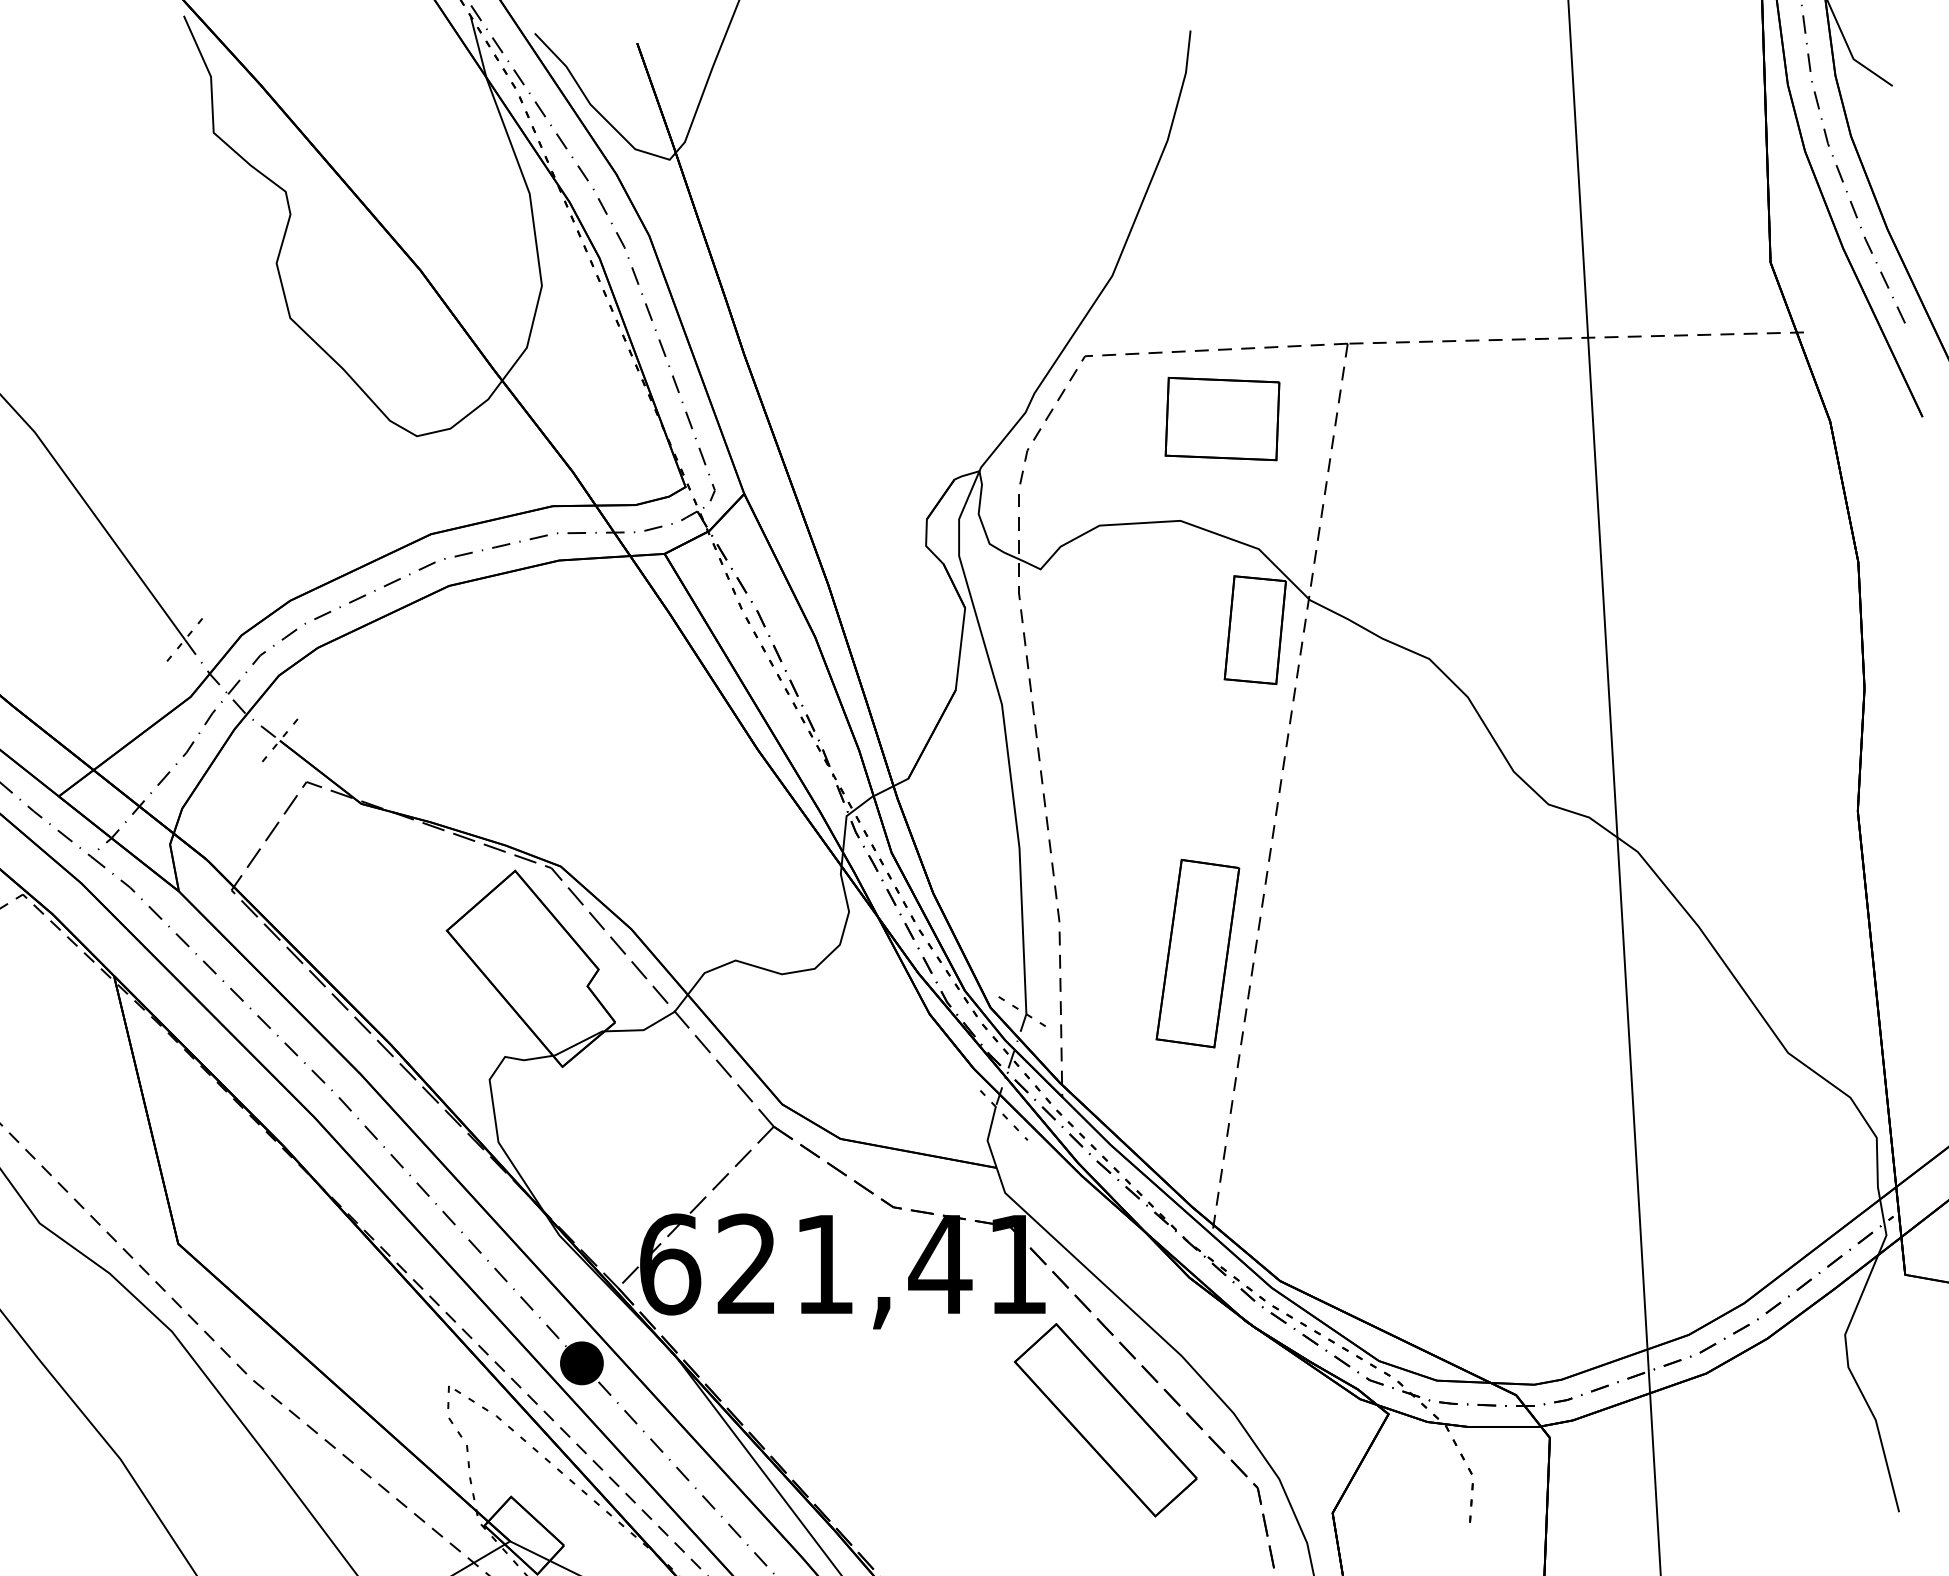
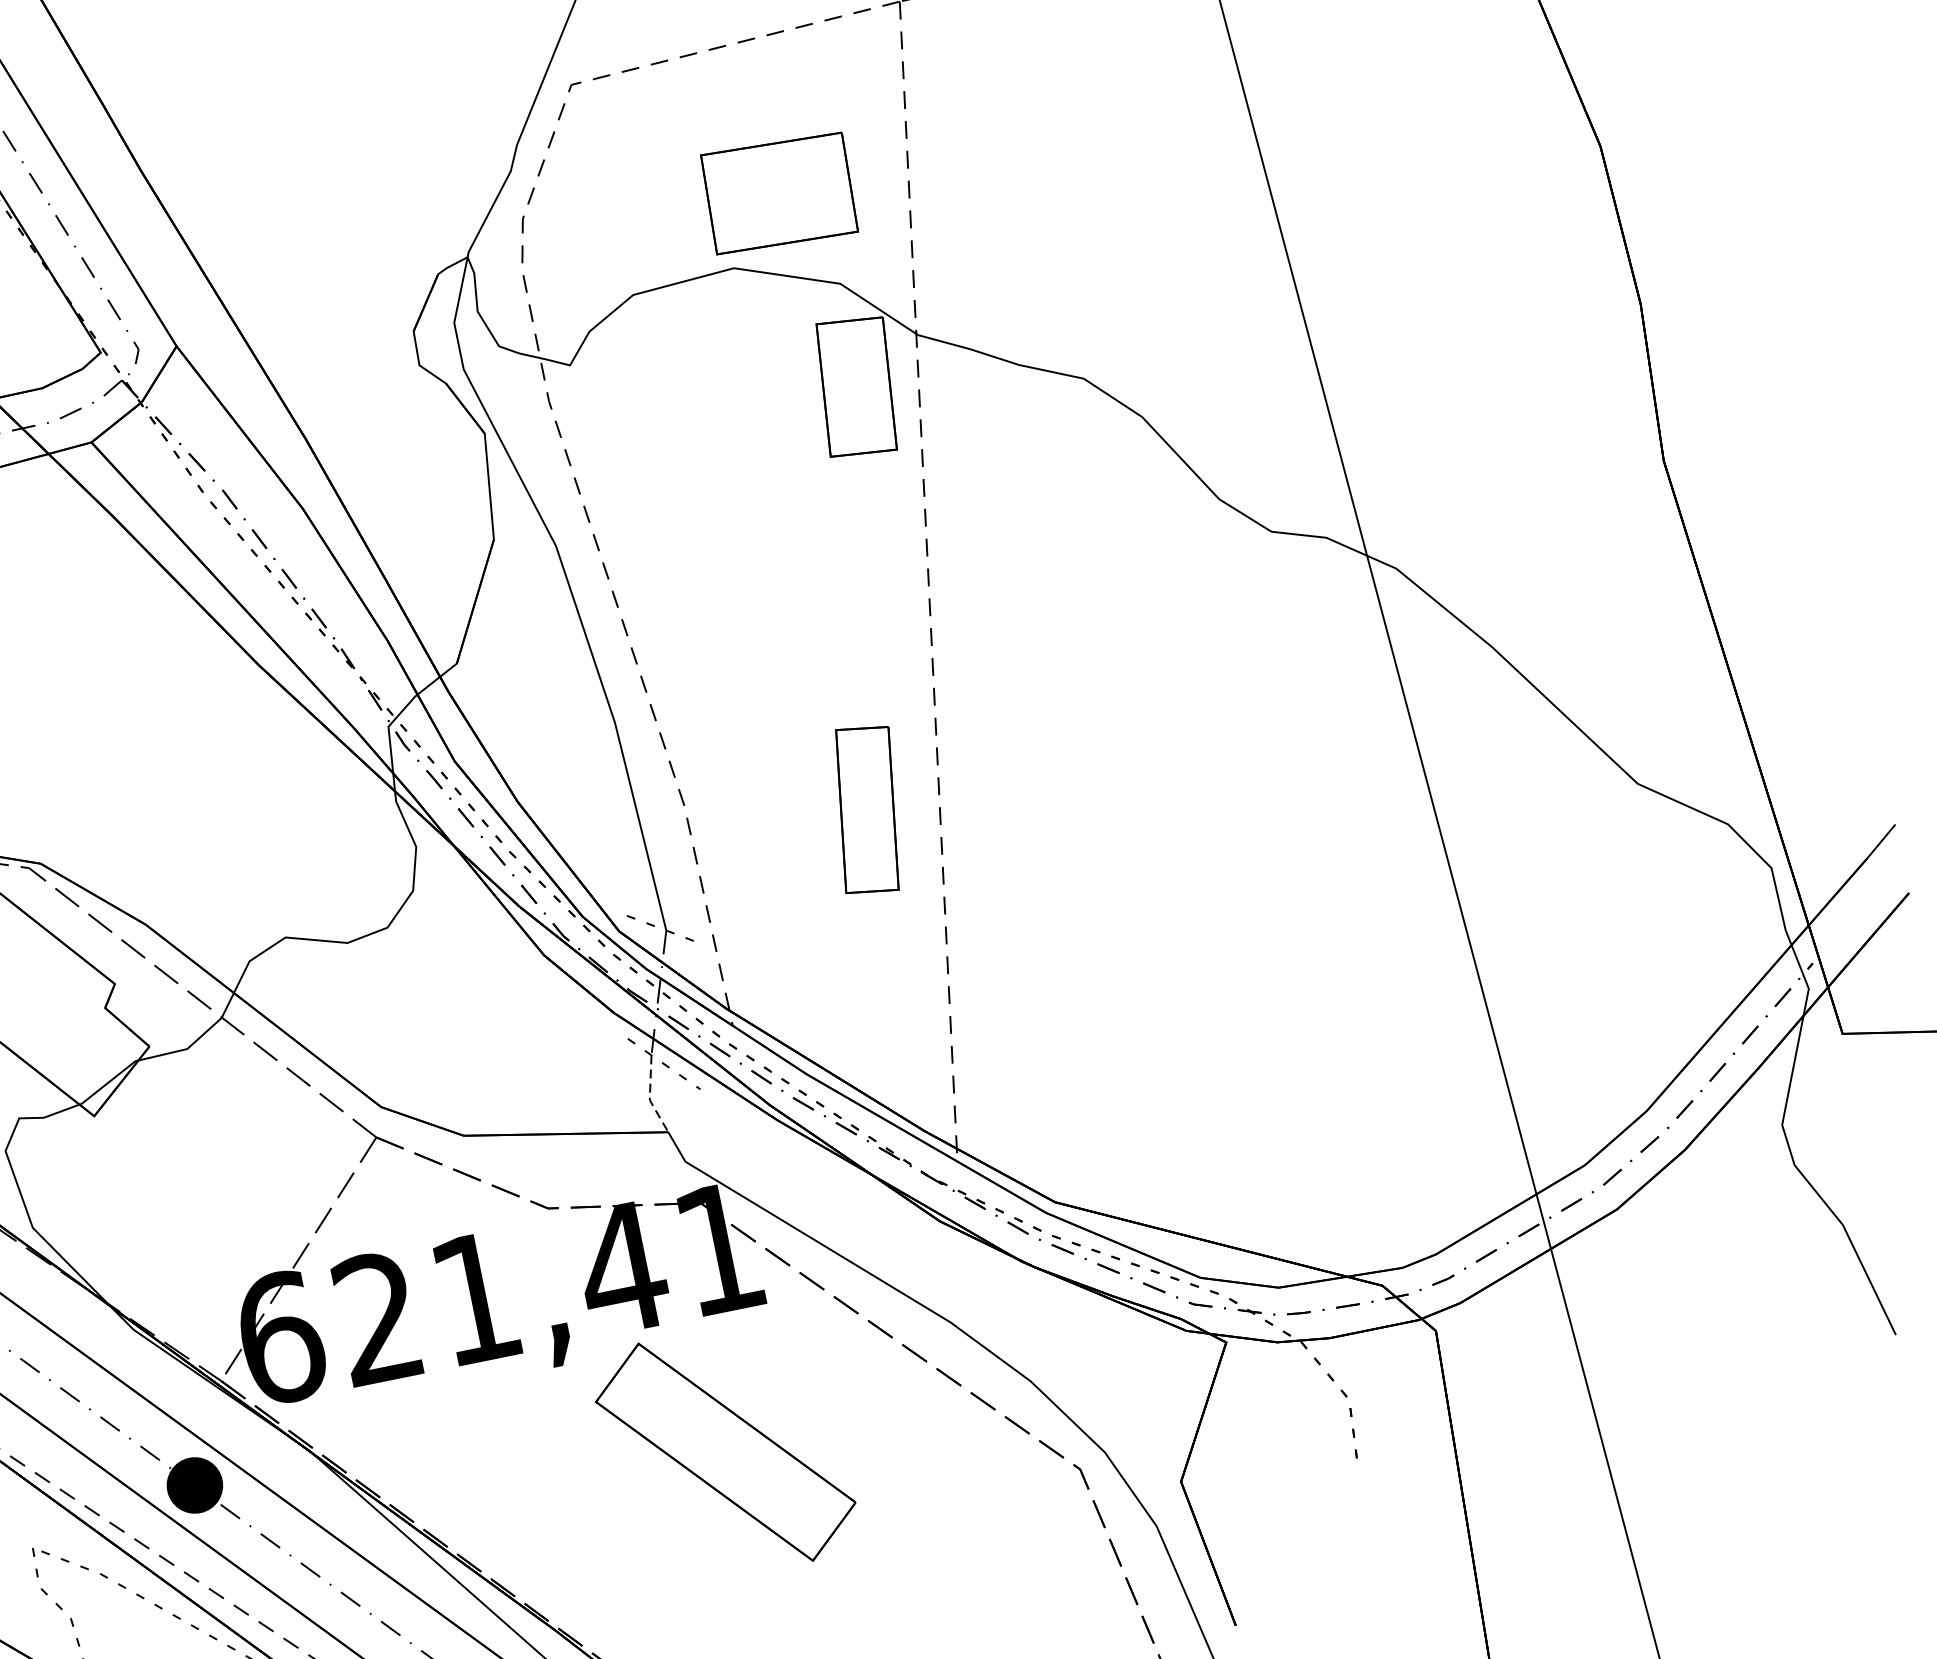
part: (1222, 418) -> (779, 192), moved
part: (1197, 953) -> (866, 810), size x0.7
line: (988, 1138) -> (650, 1097), solid -> dashed
part: (1105, 1420) -> (725, 1452), moved

